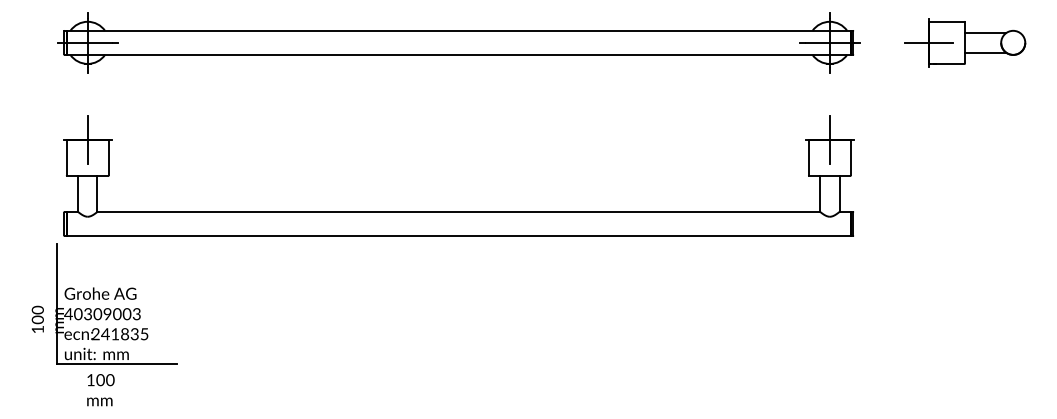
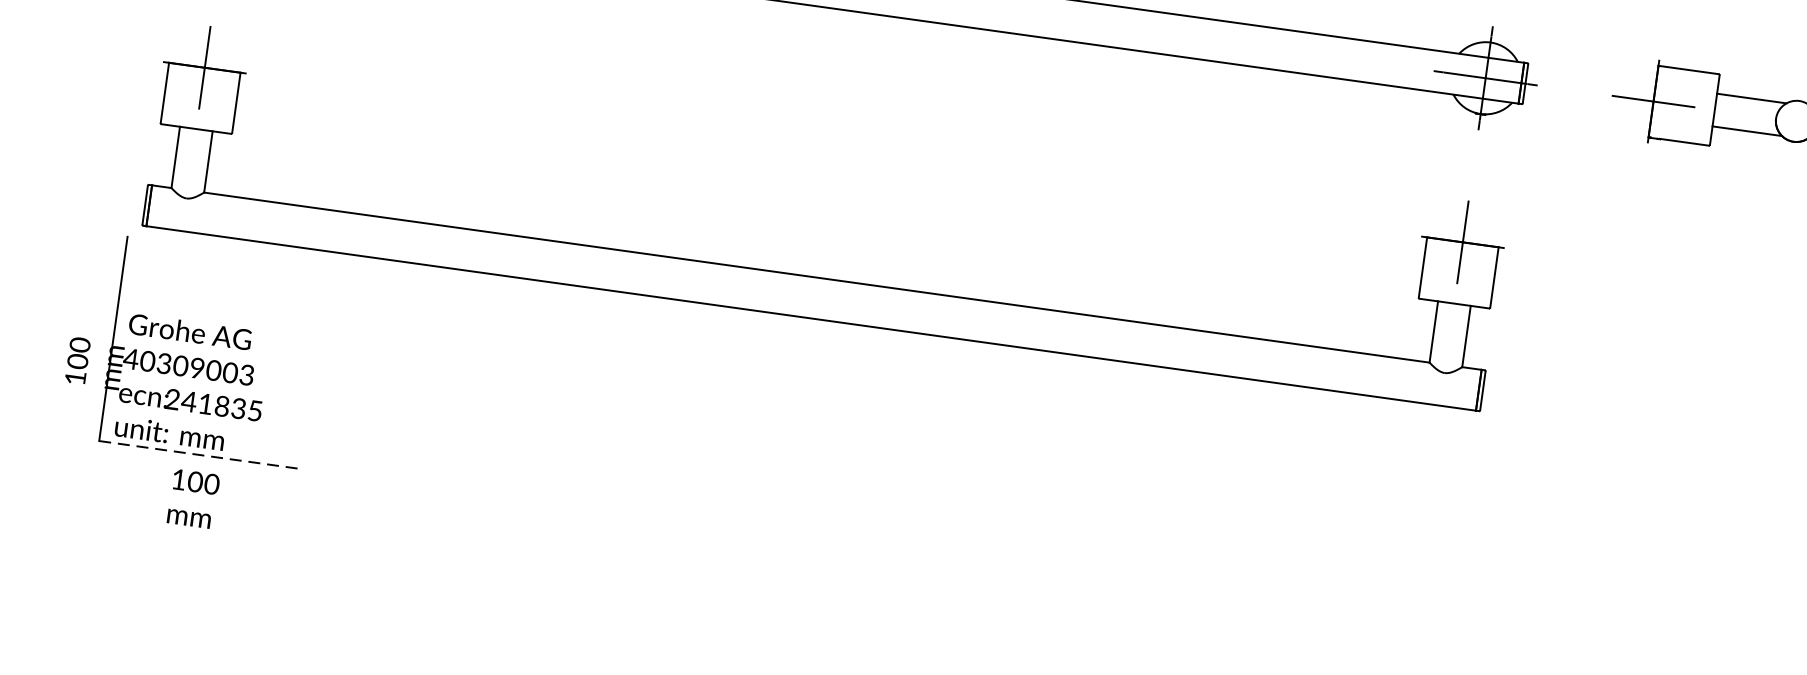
line: (117, 364) -> (202, 455), solid -> dashed
text: (100, 390) -> (192, 499), moved

